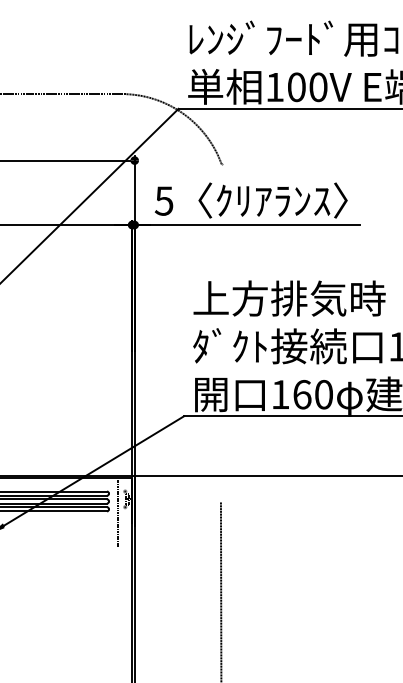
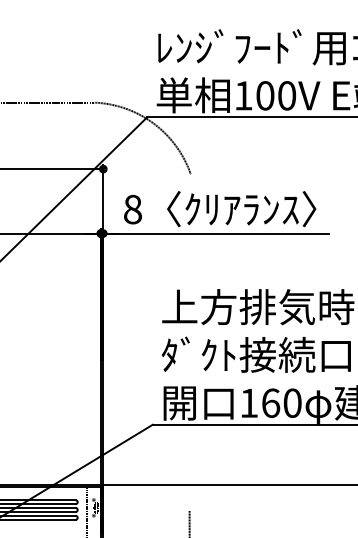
text: (163, 200) -> (132, 209), 5 -> 8

